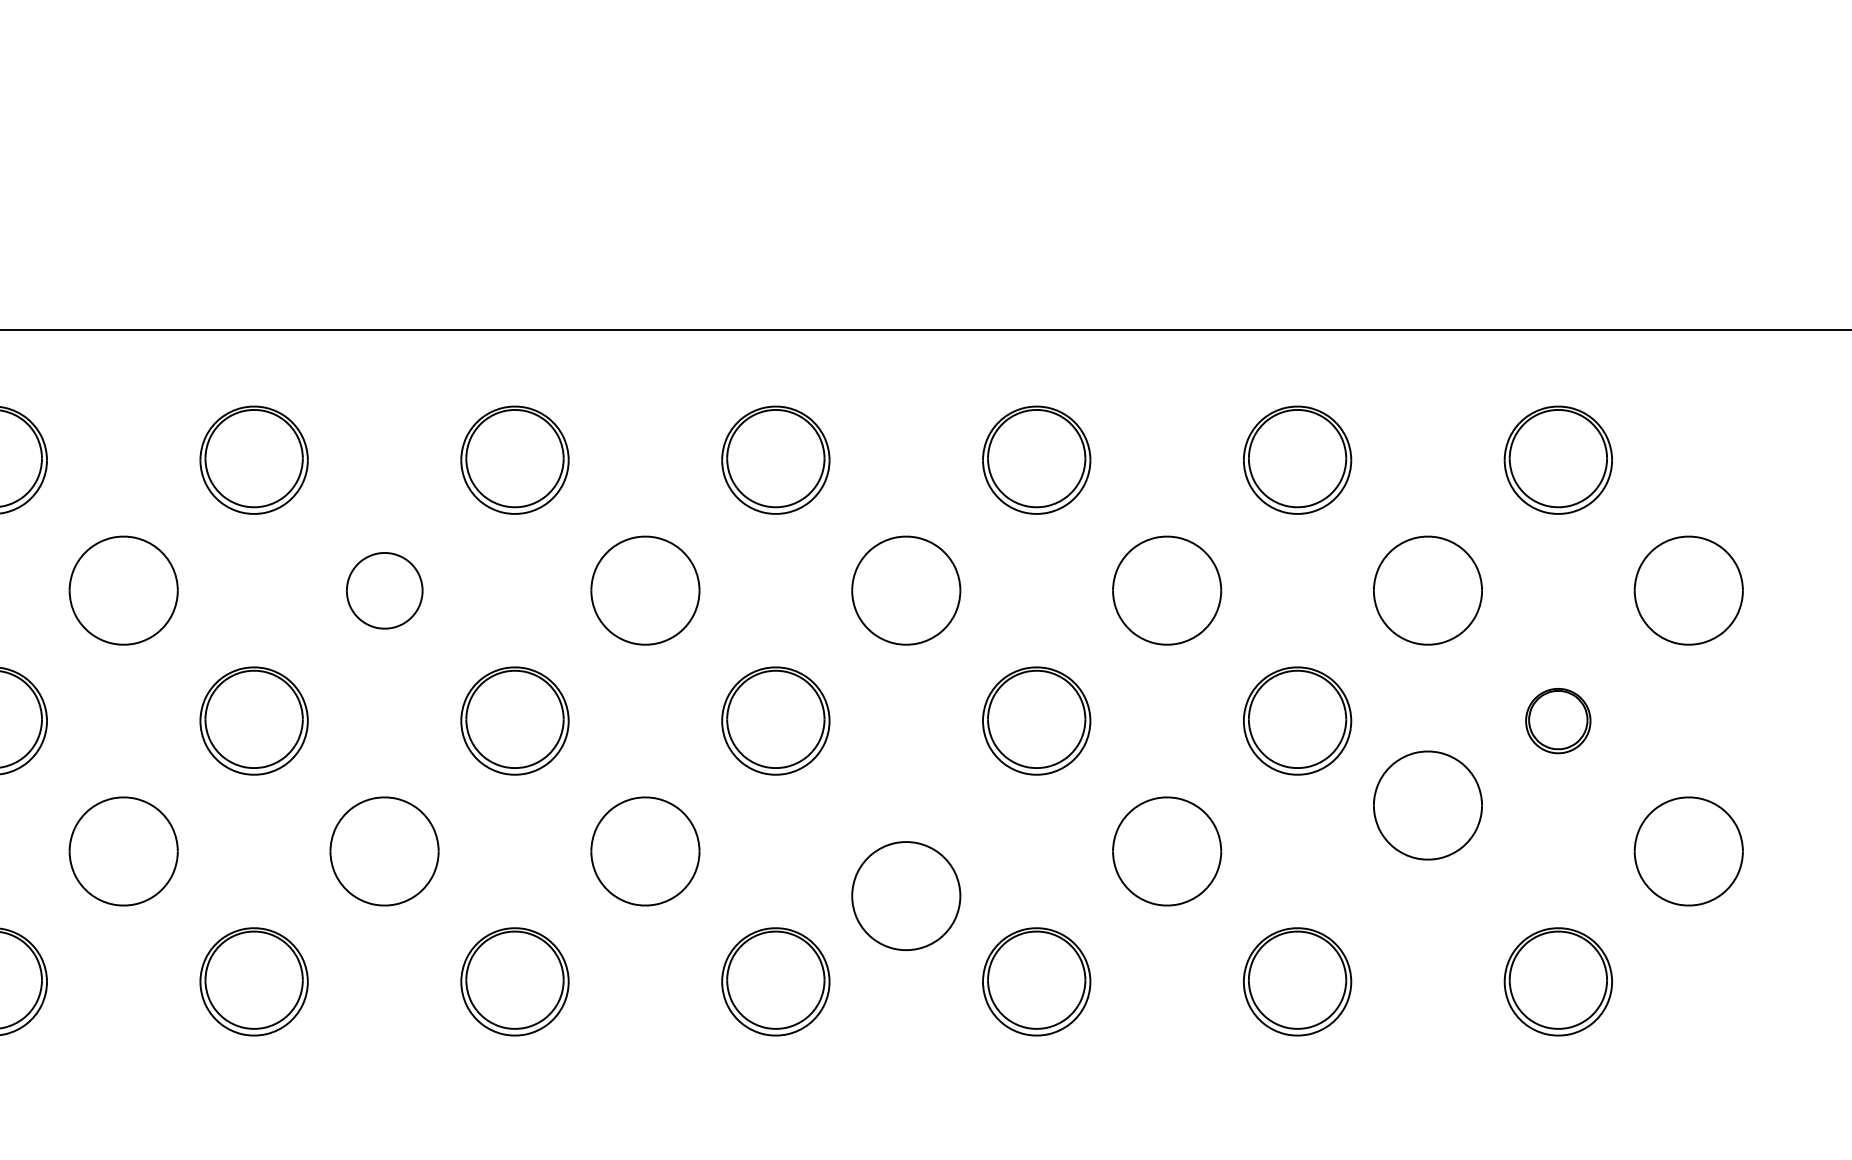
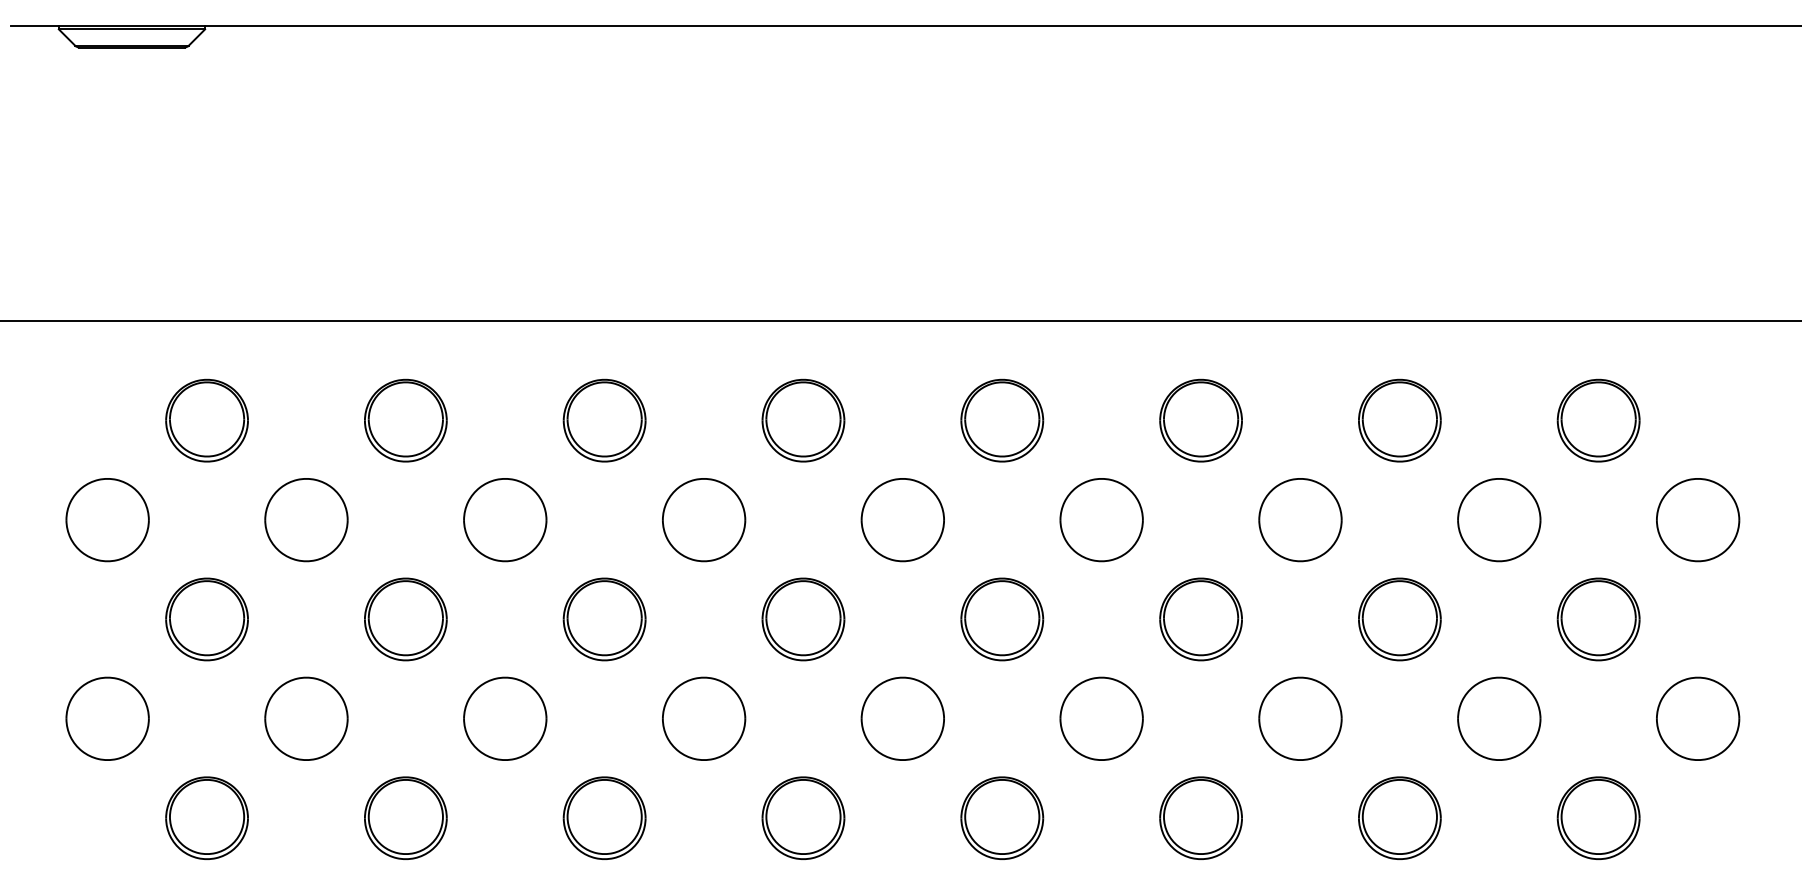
part: (385, 591) -> (704, 520), size x1.43
part: (1558, 721) -> (1598, 619), size x1.67
part: (1428, 805) -> (1499, 718), moved
part: (906, 895) -> (1101, 718), moved

